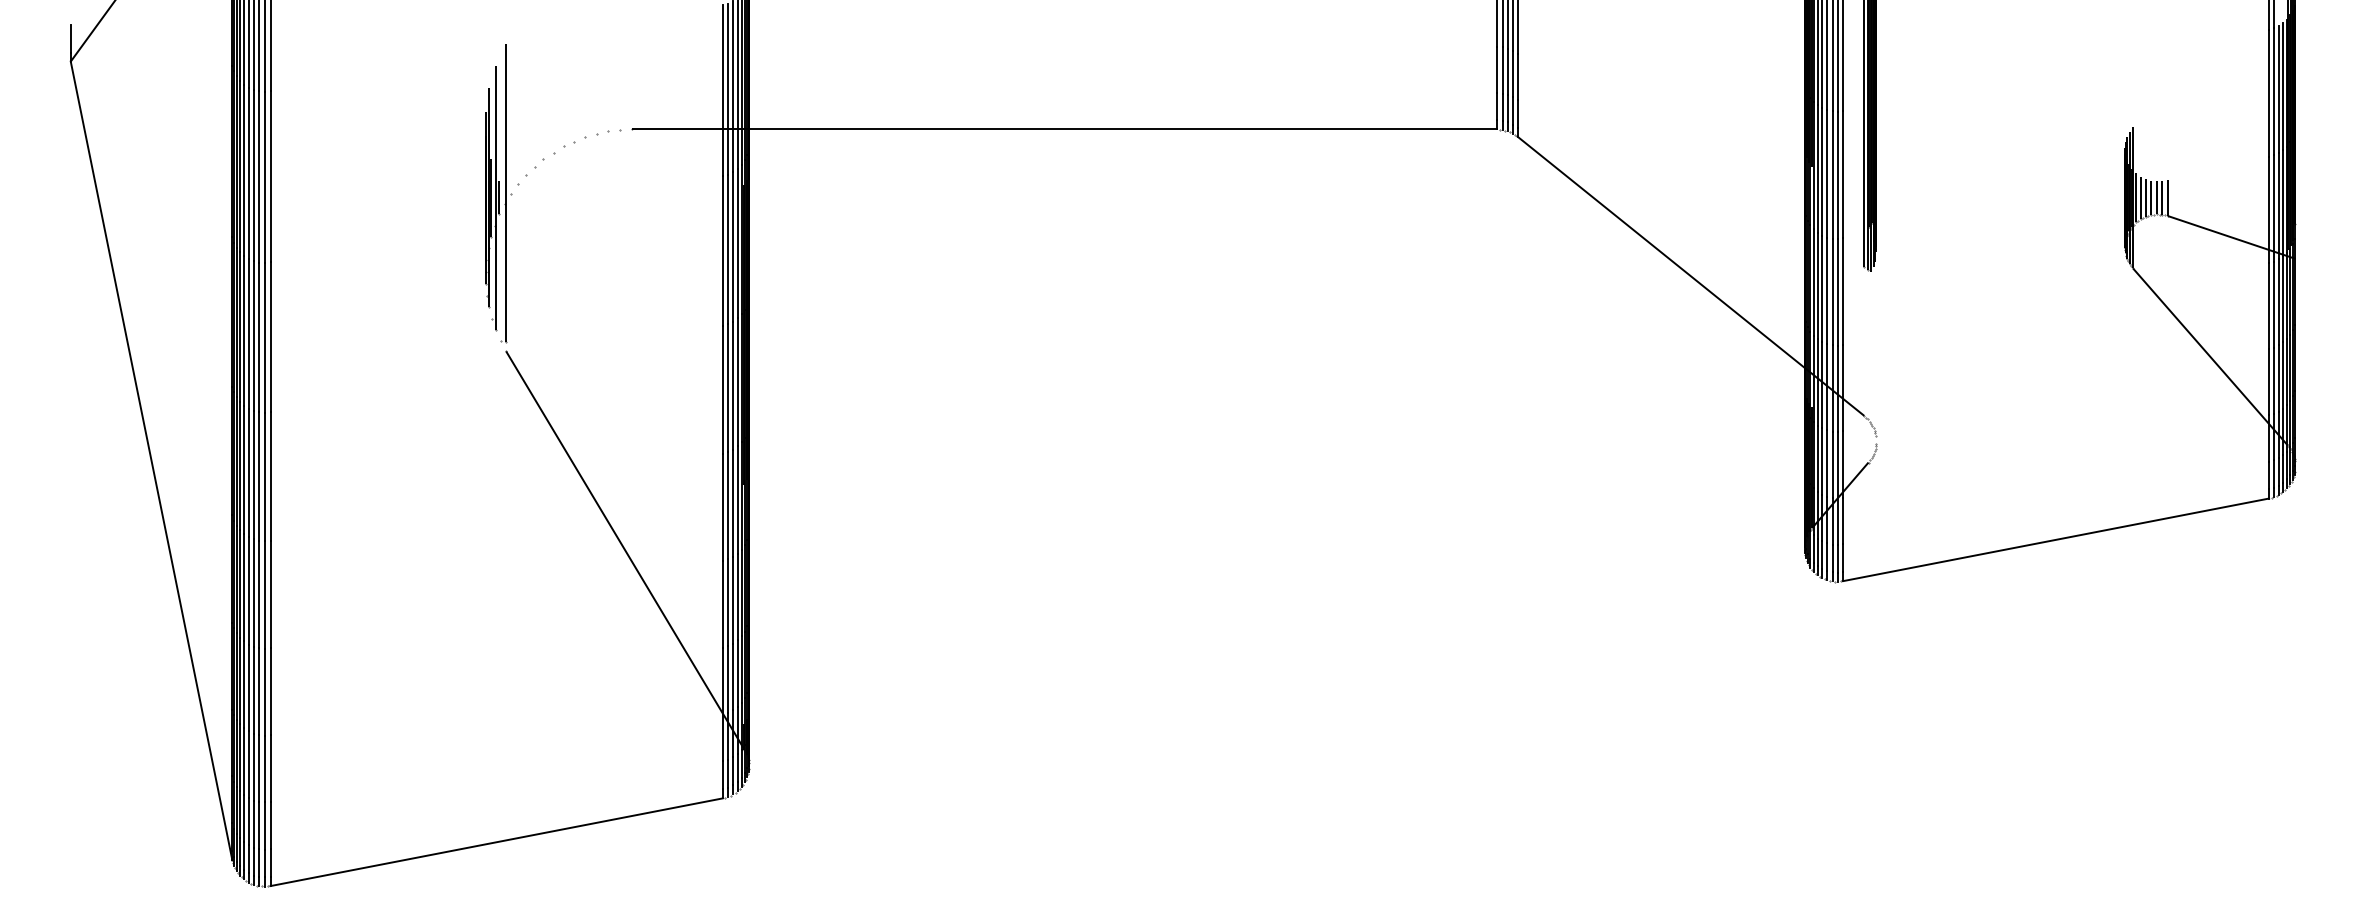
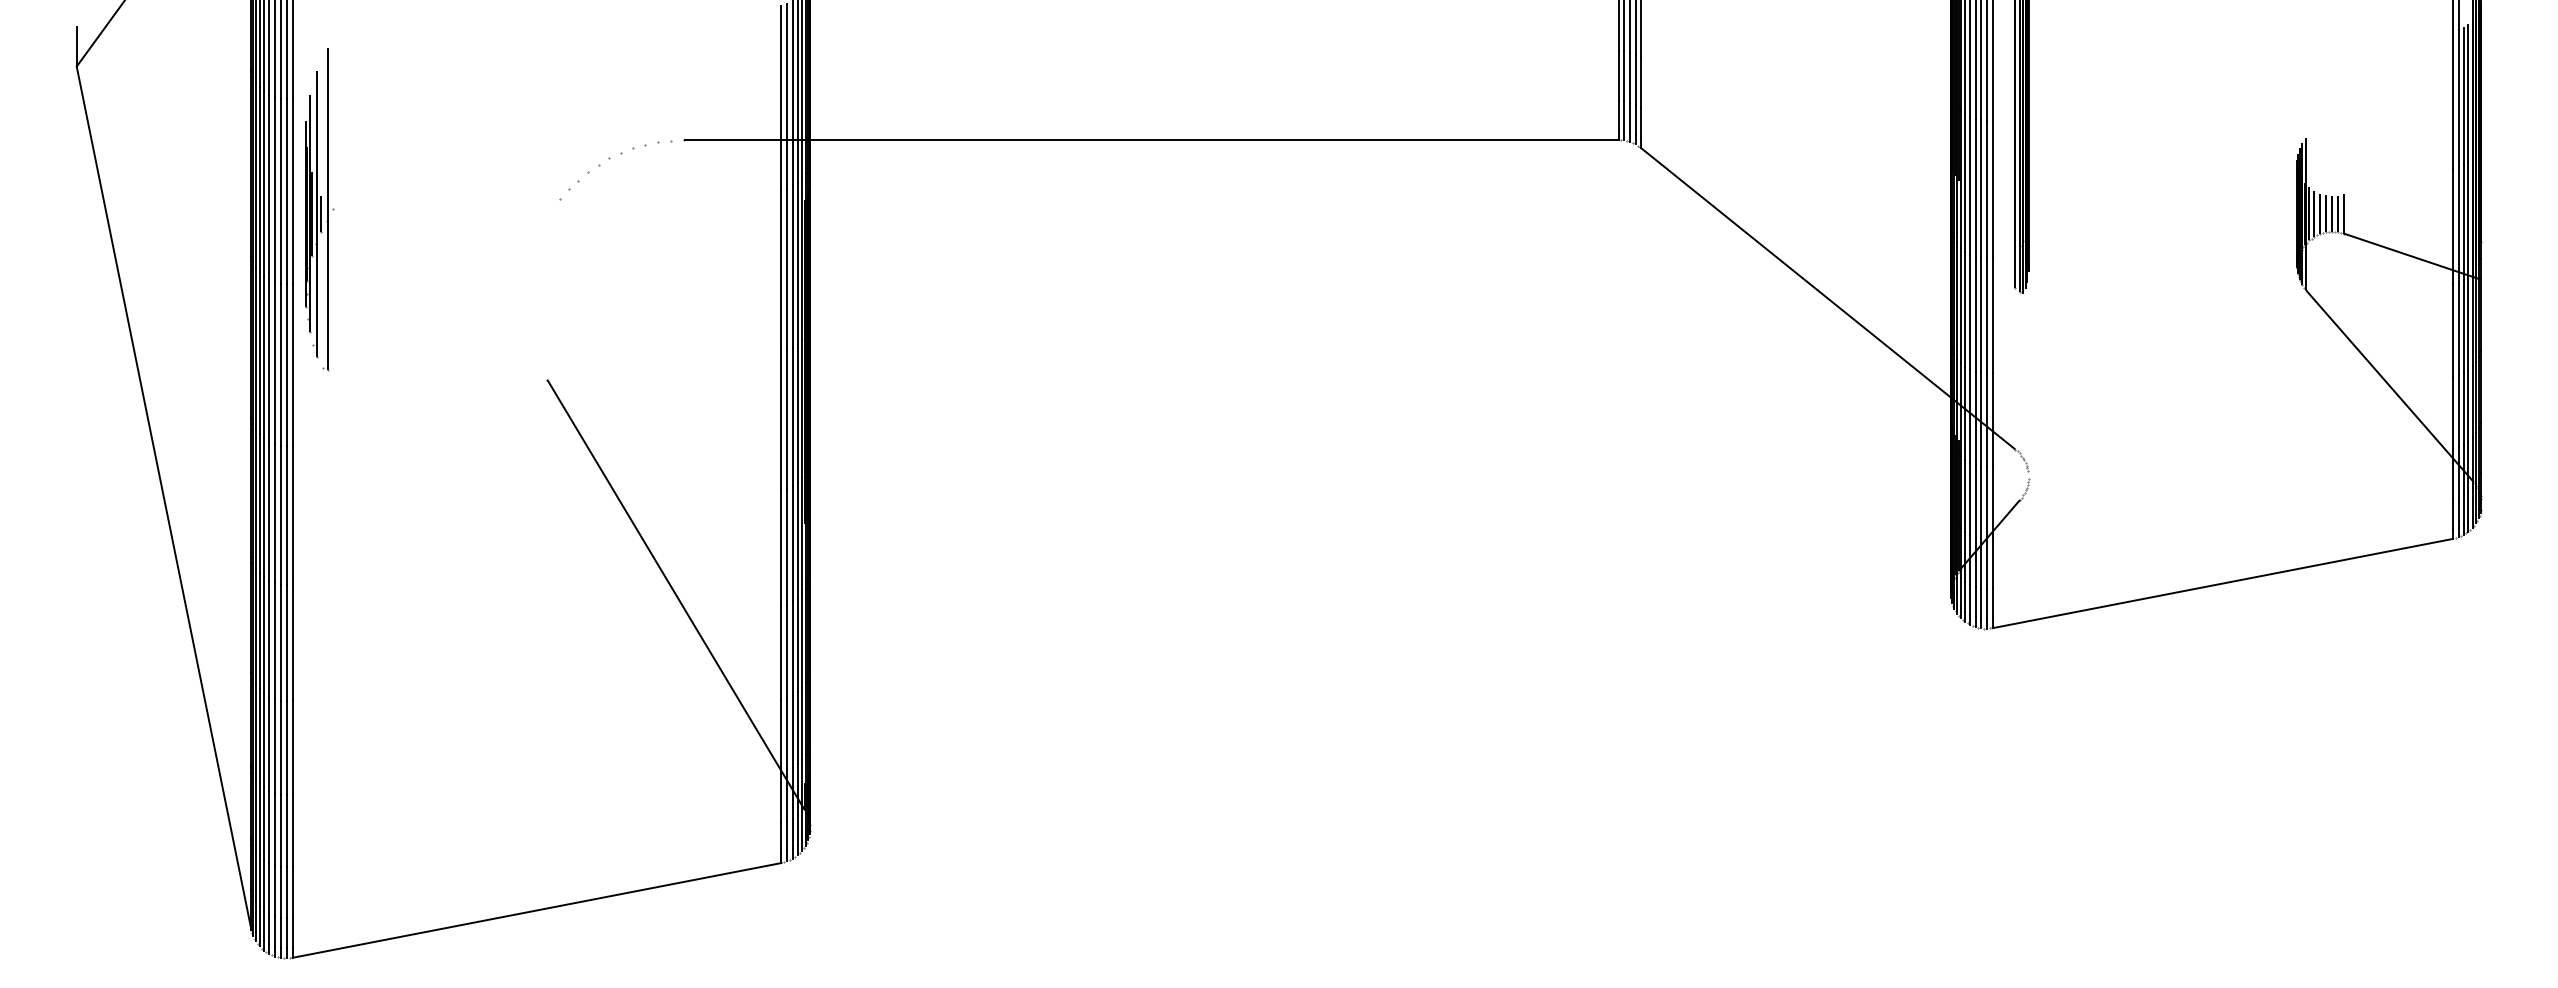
part: (497, 193) -> (319, 209), moved

